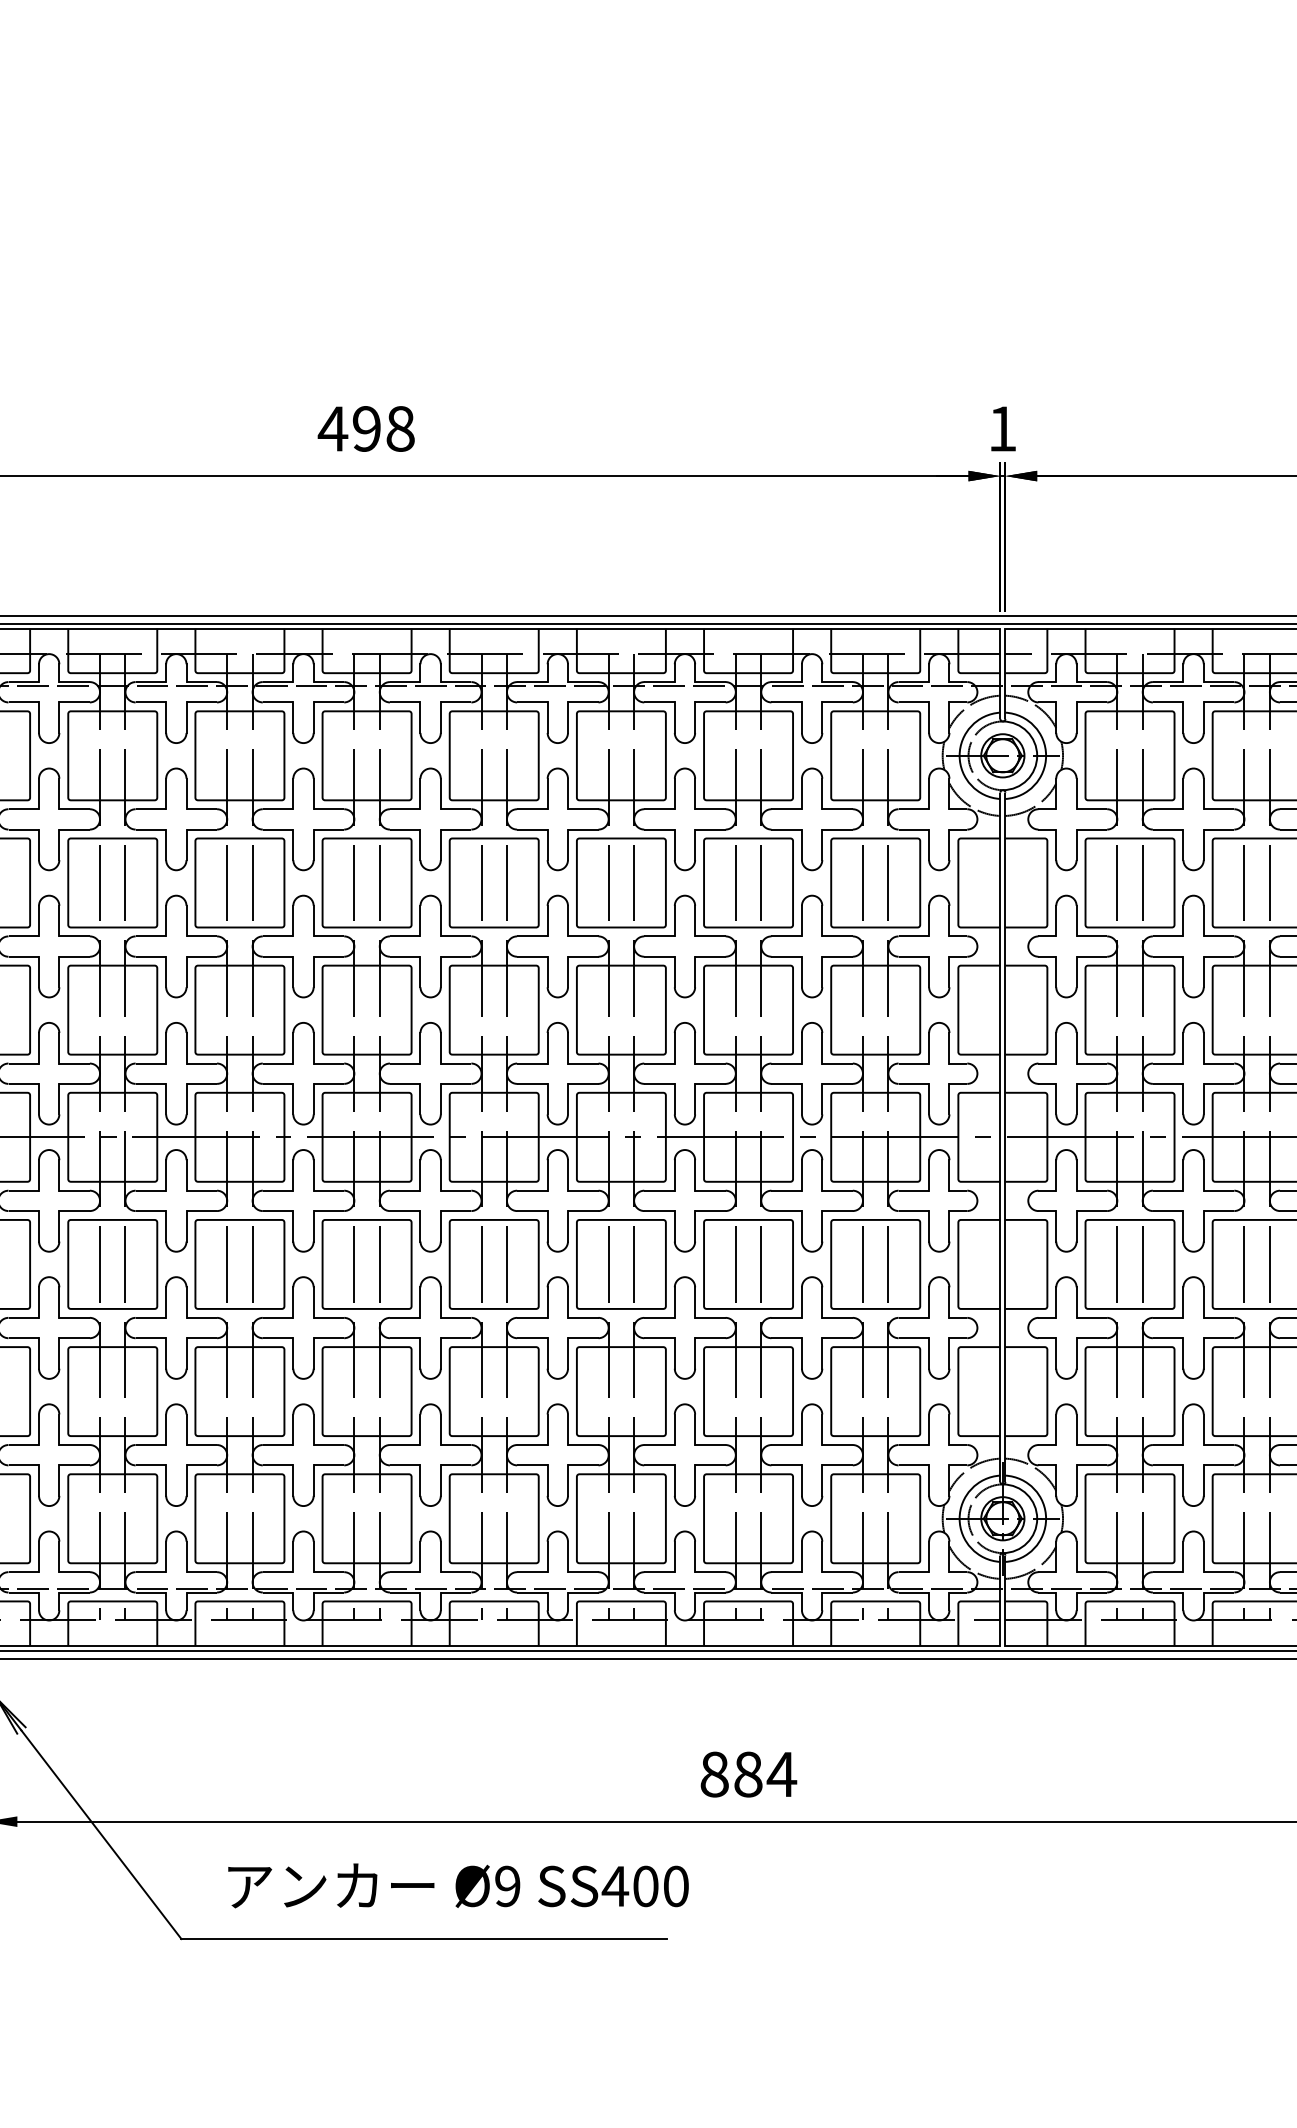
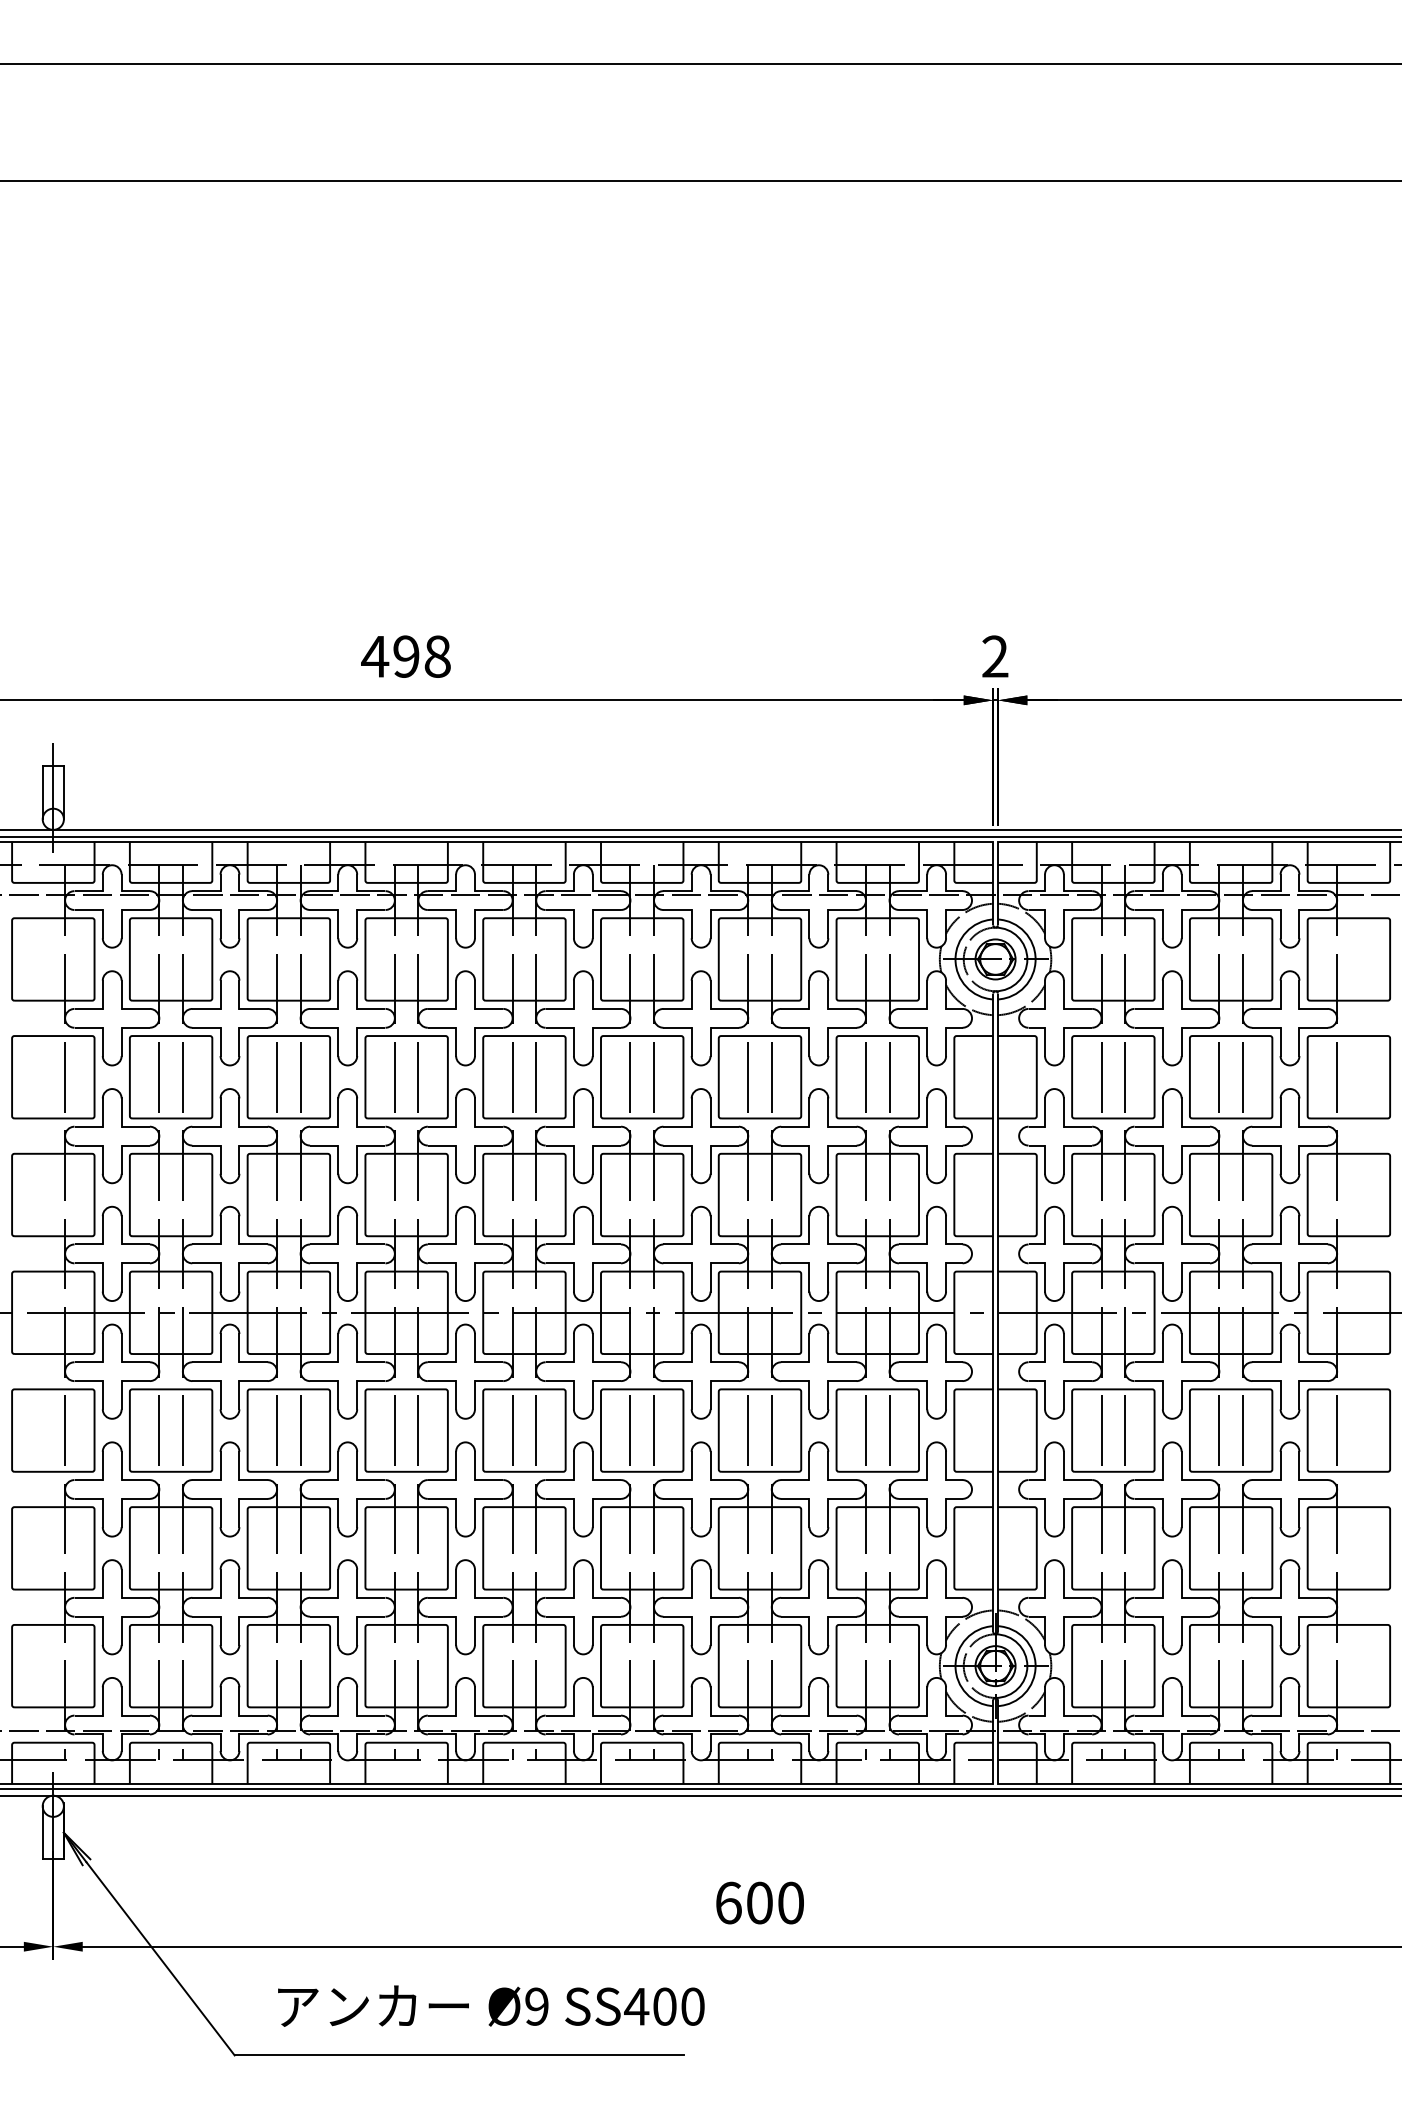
text: (1002, 428) -> (995, 656), 1 -> 2
text: (748, 1773) -> (759, 1902), 884 -> 600

